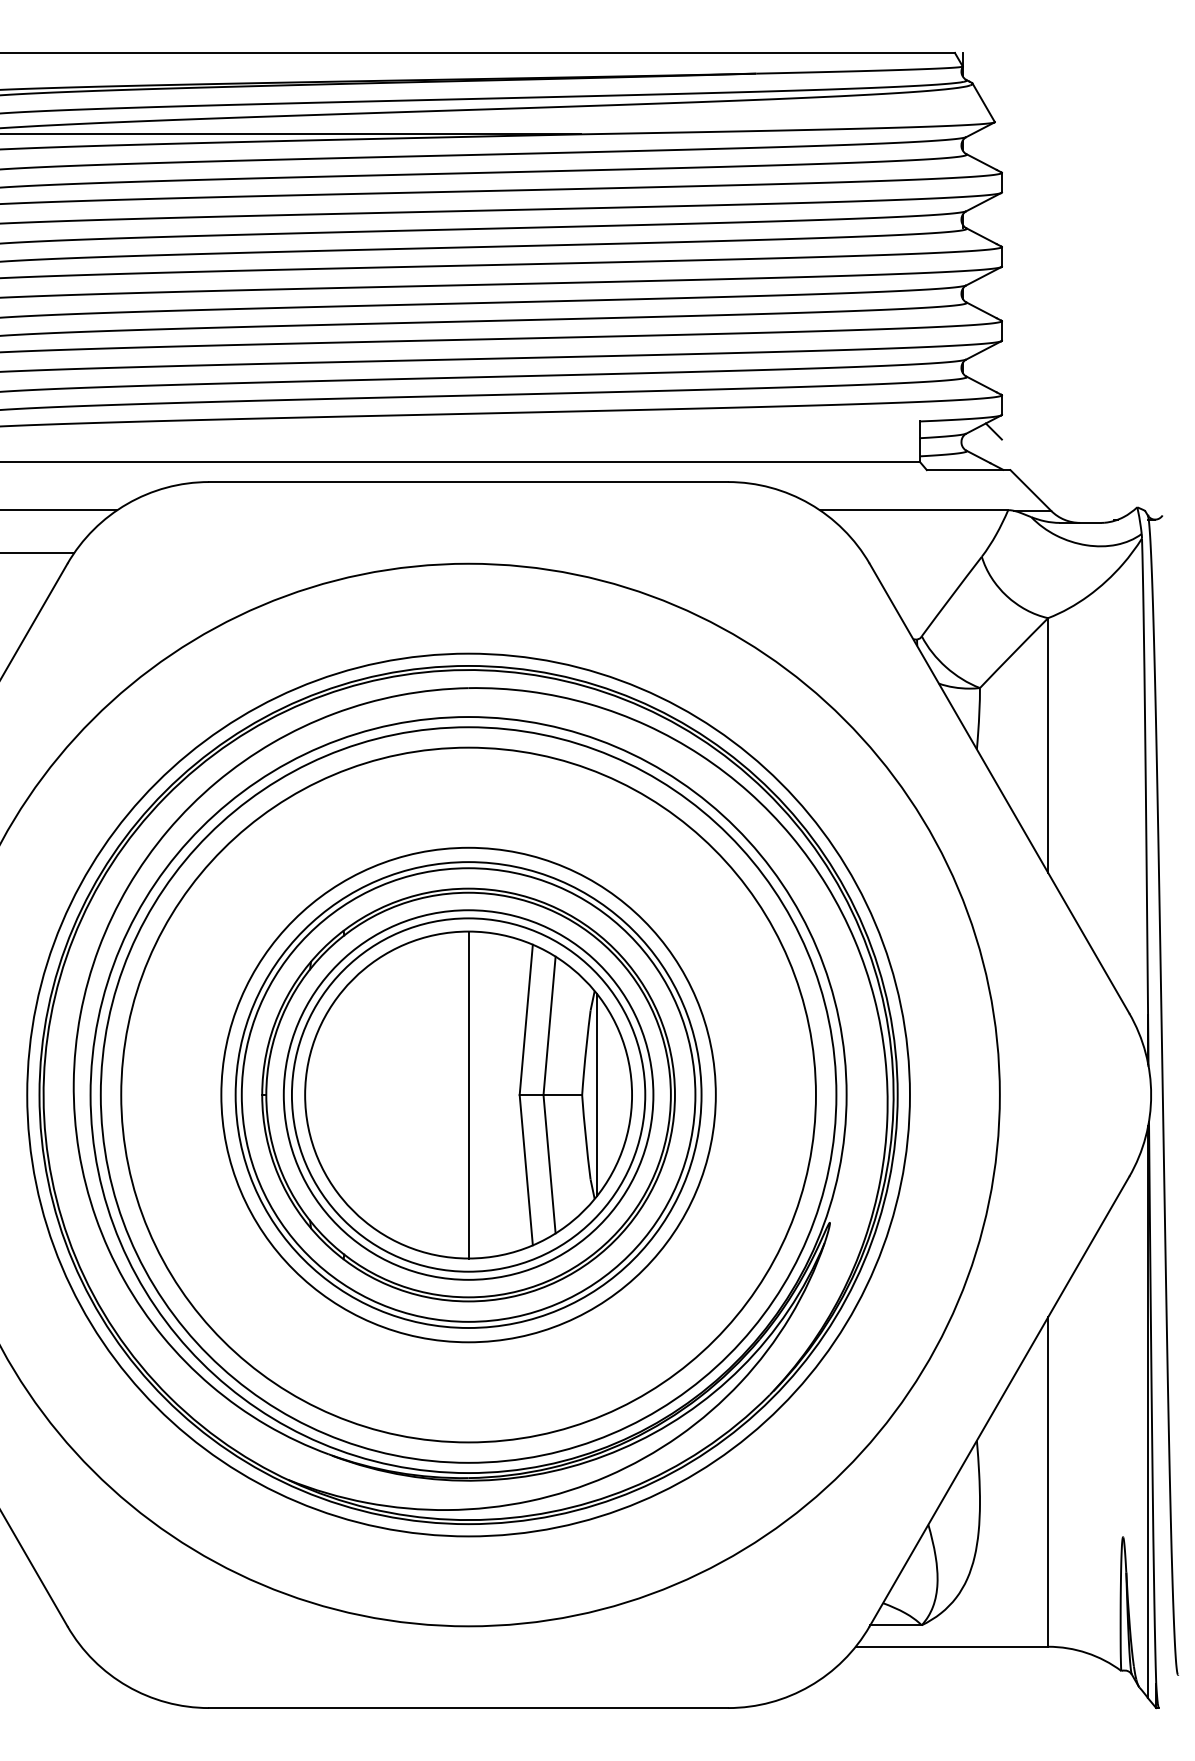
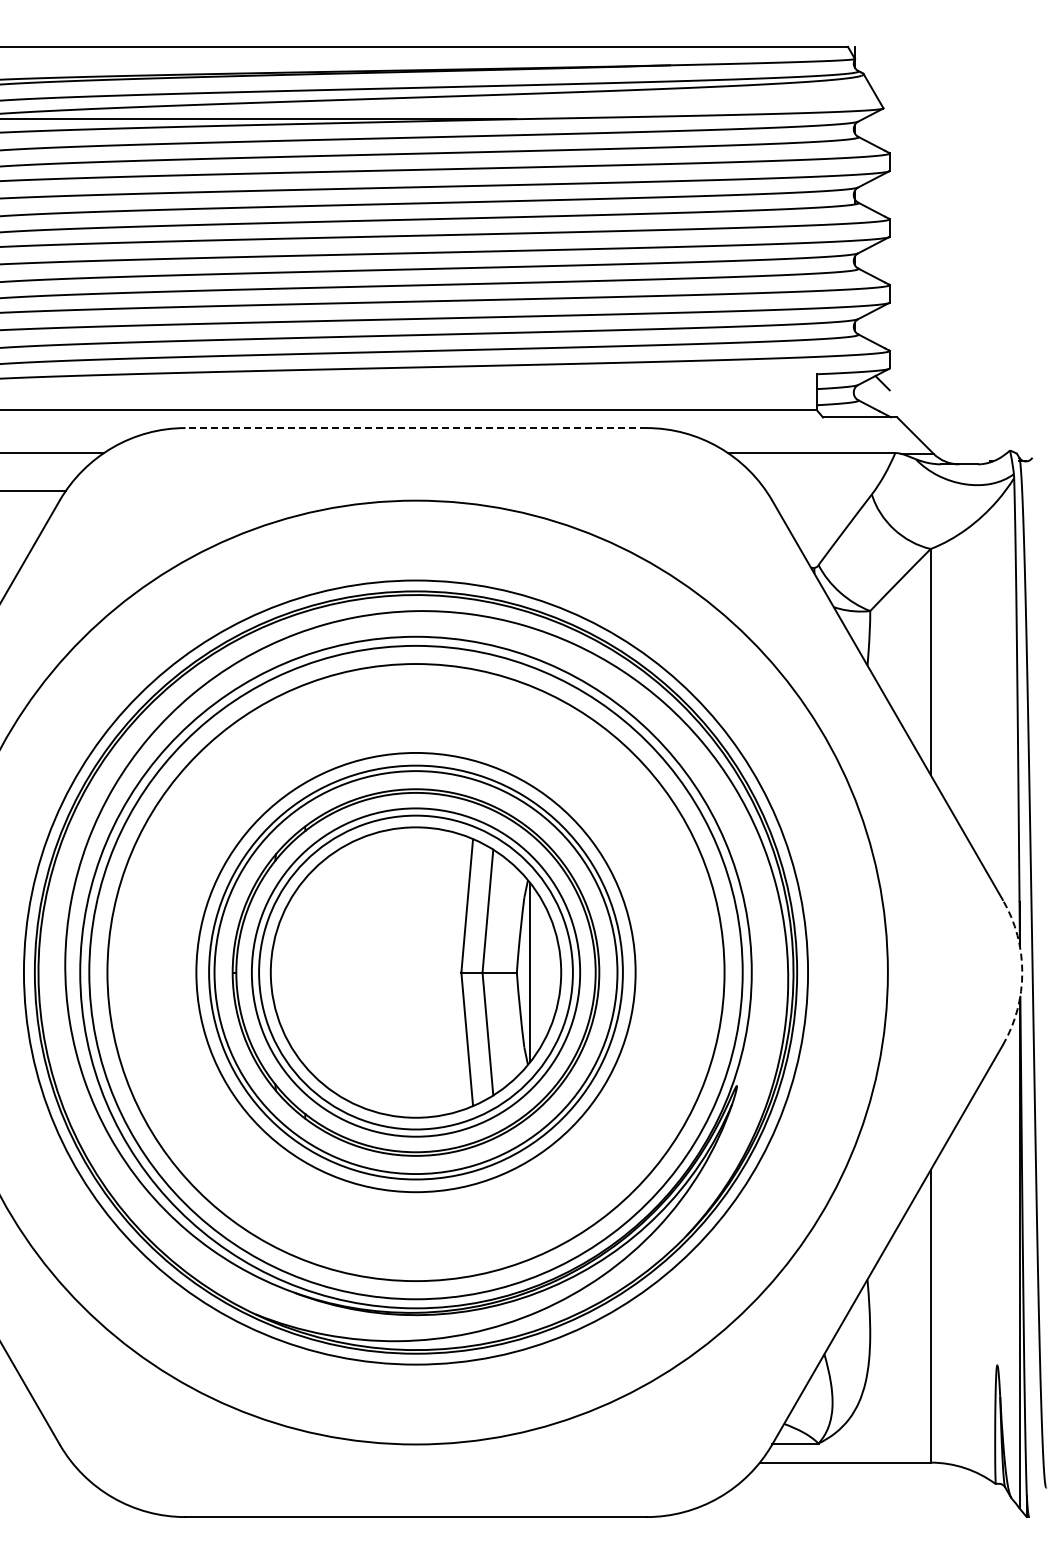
line: (469, 482) -> (416, 428), solid -> dashed
line: (469, 1094) -> (416, 972), removed
arc: (1151, 1094) -> (1022, 972), solid -> dashed

